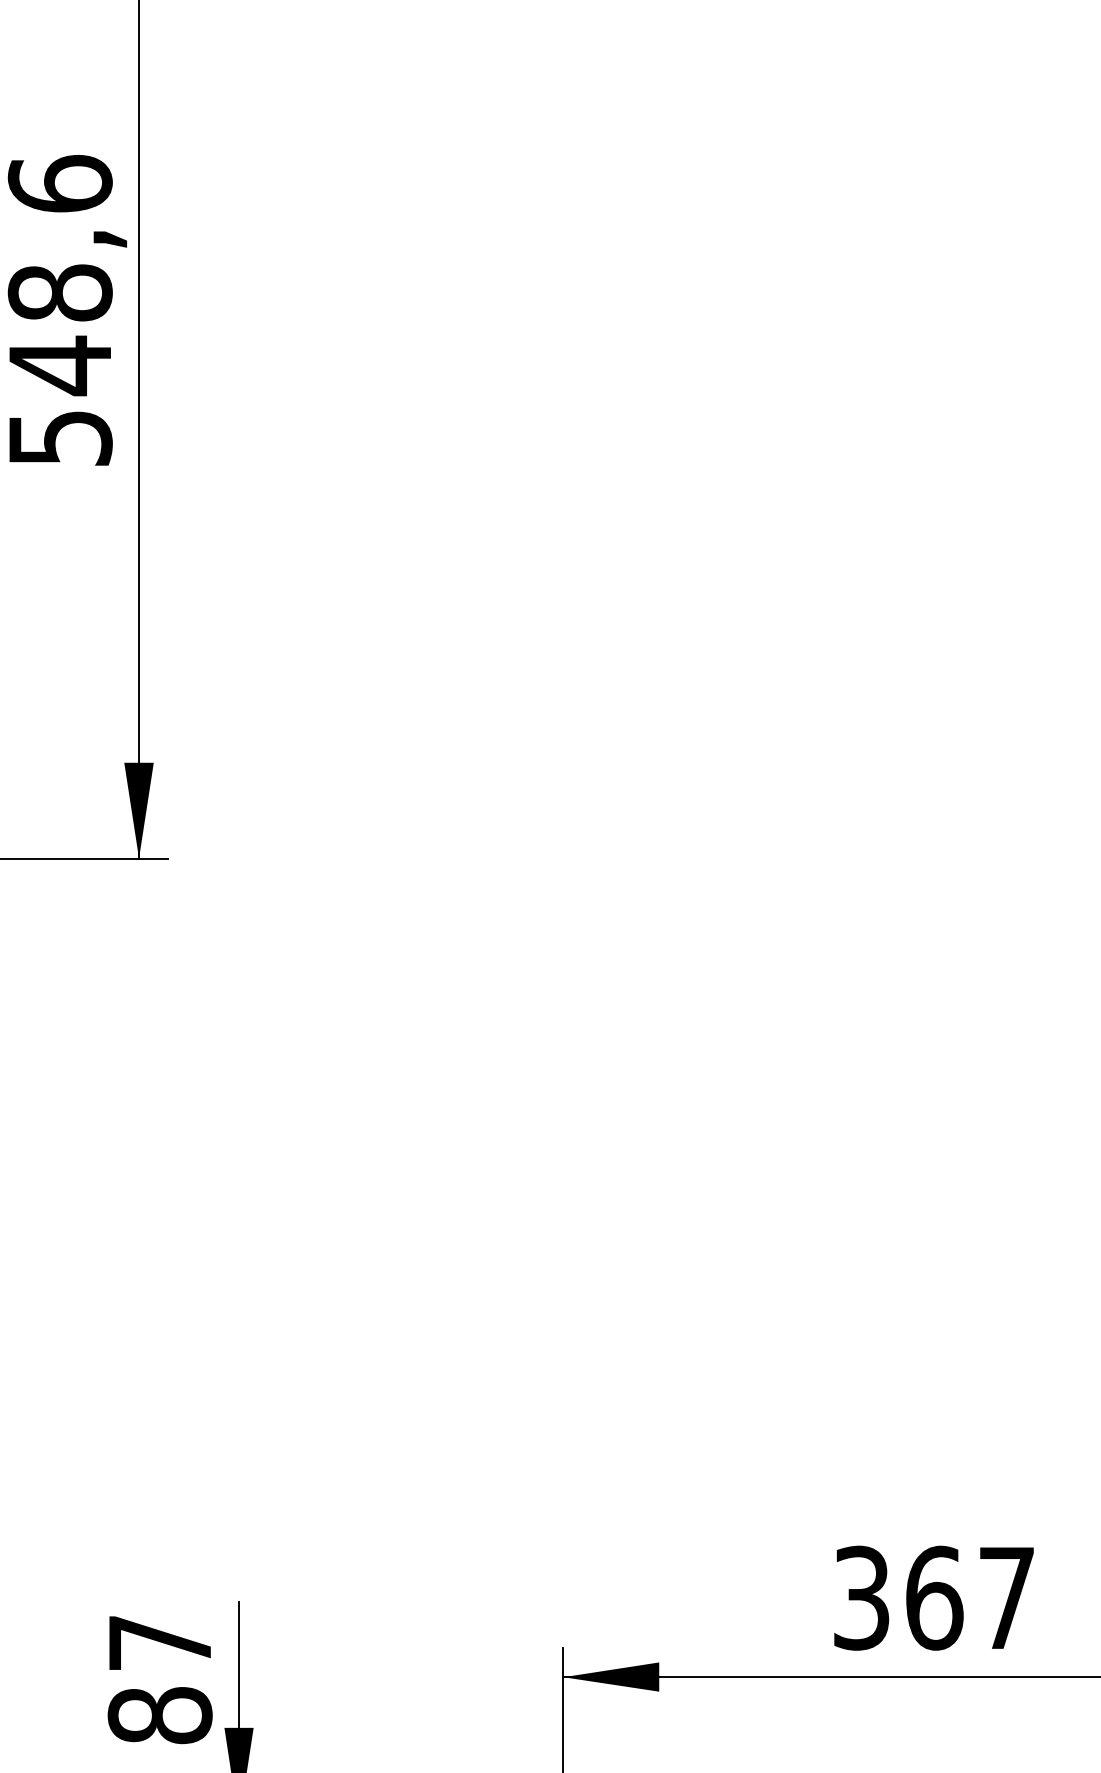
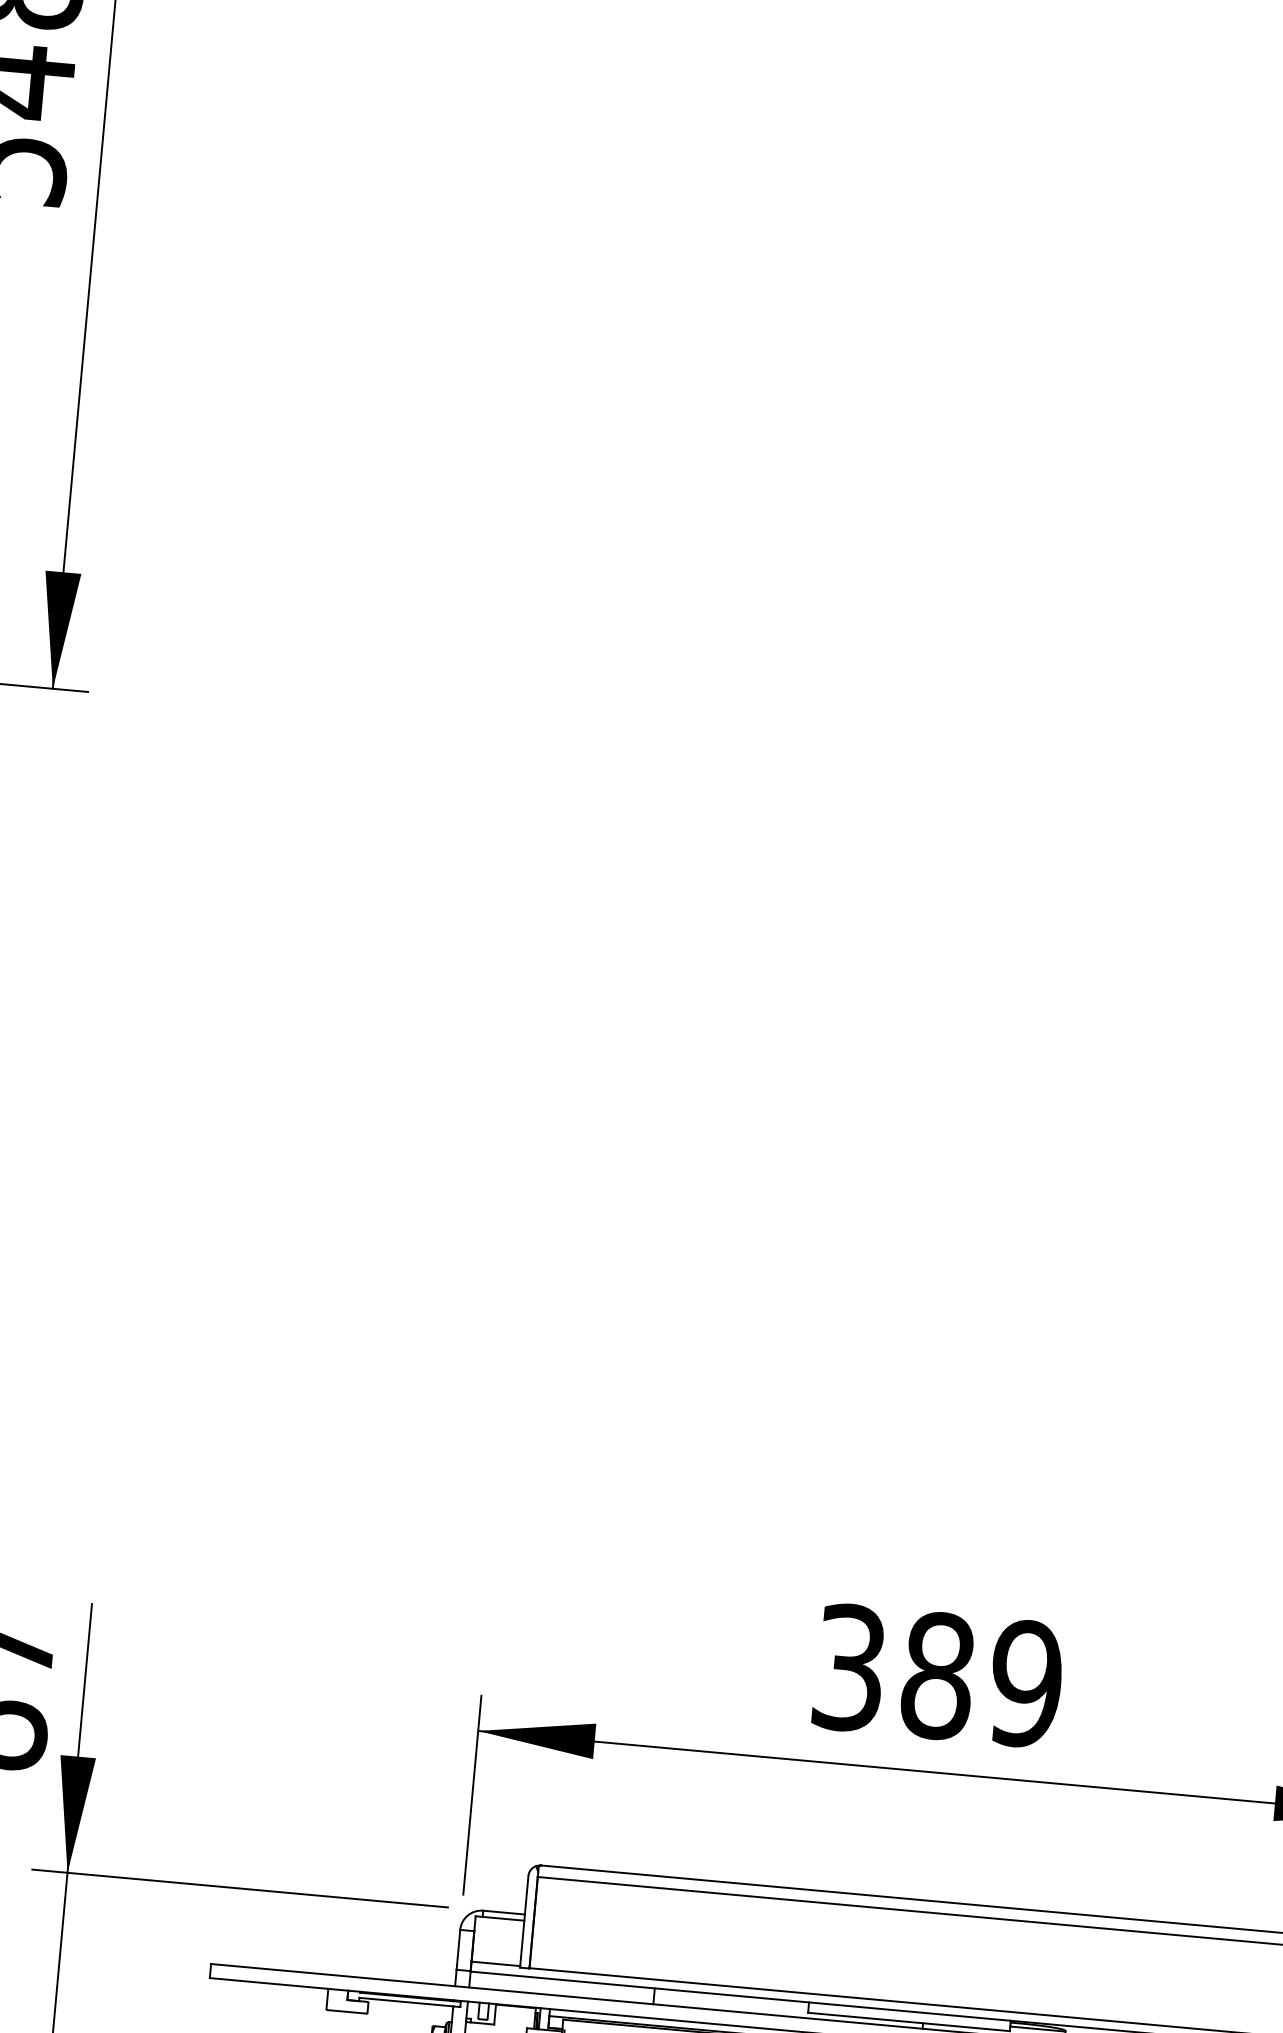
text: (970, 1597) -> (981, 1679), 367 -> 389

